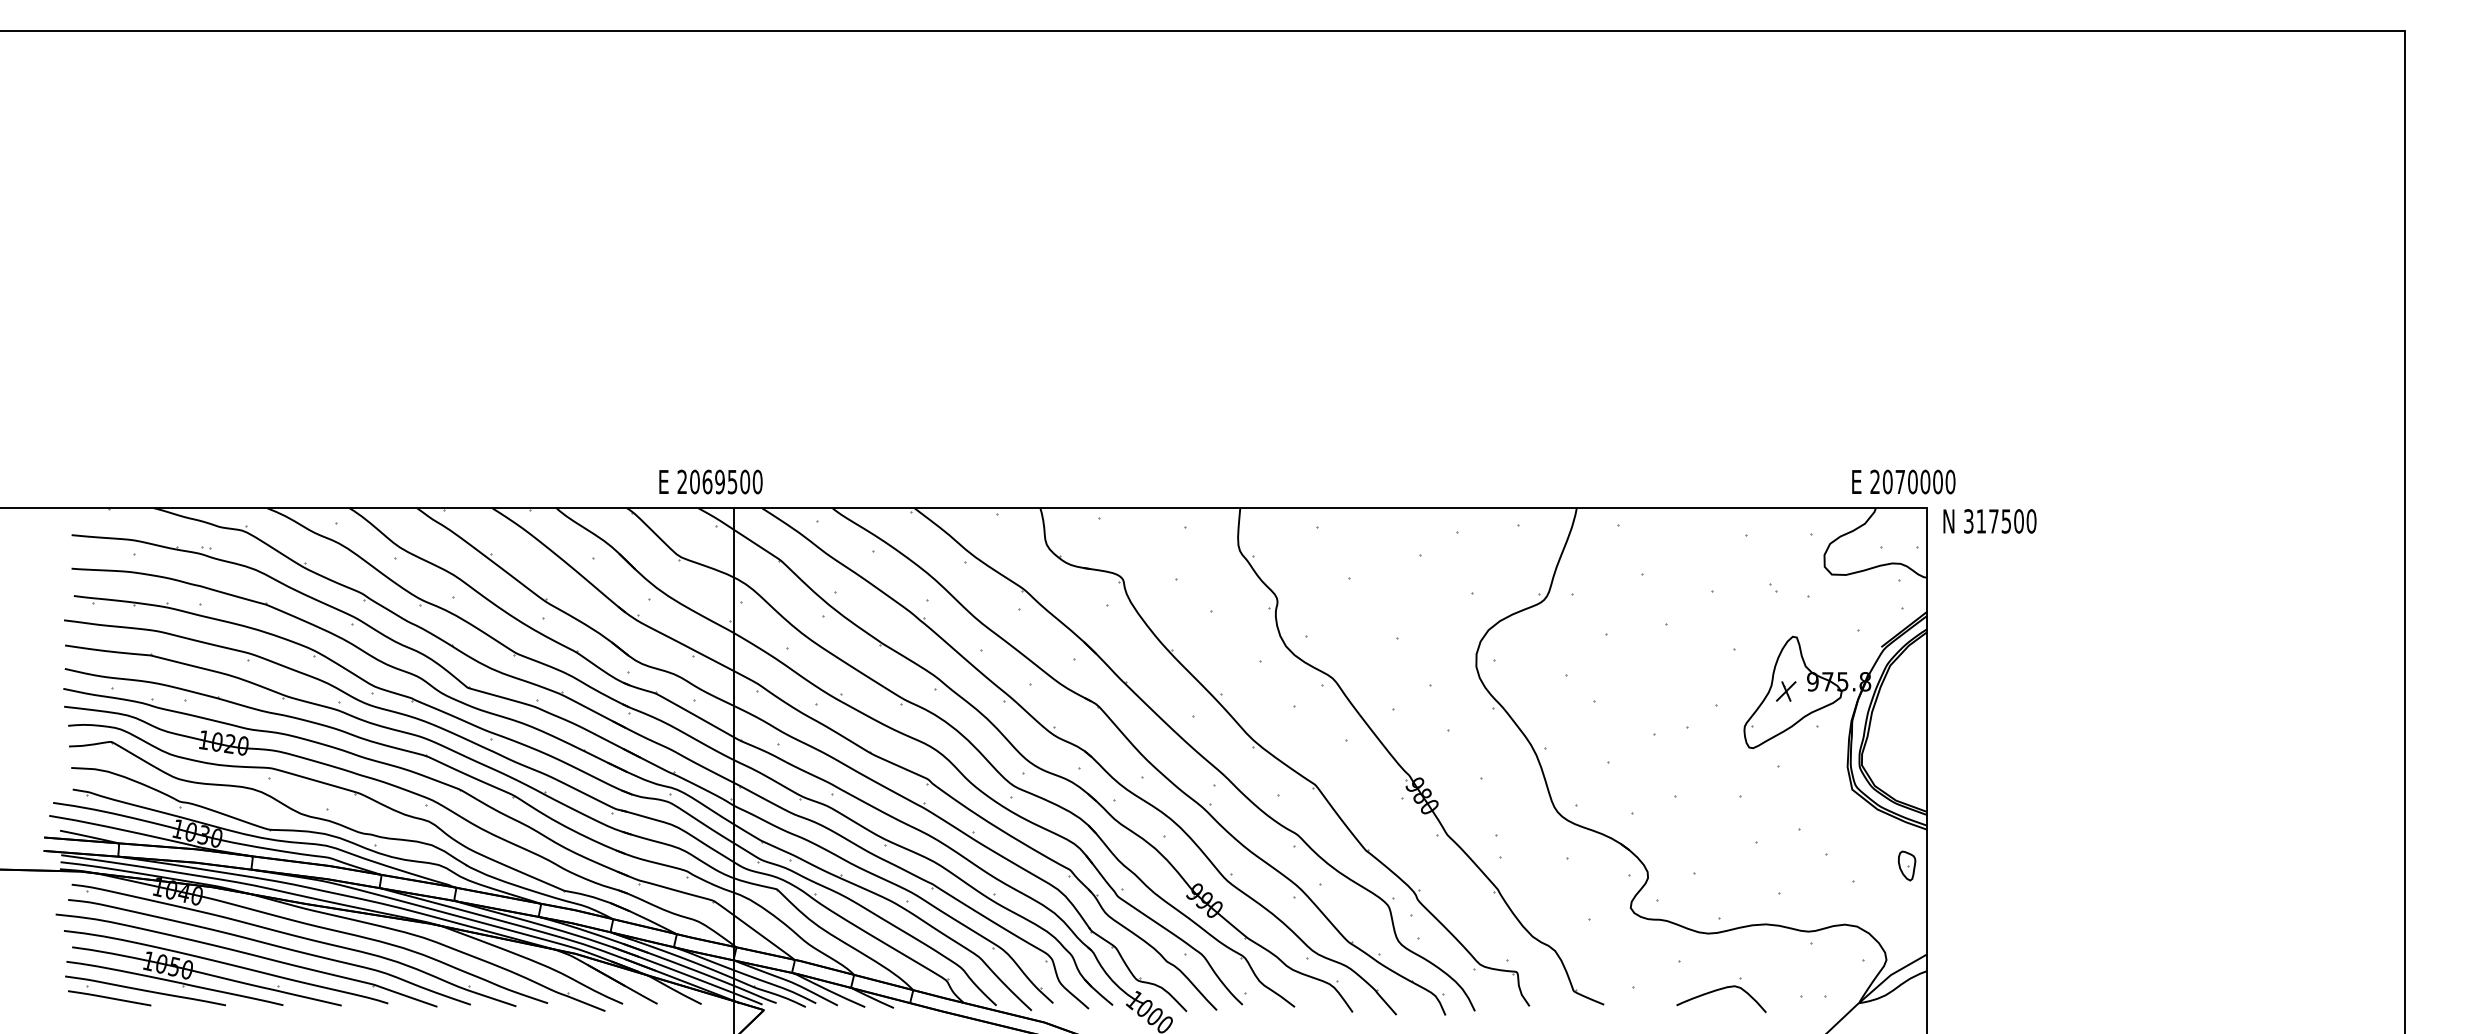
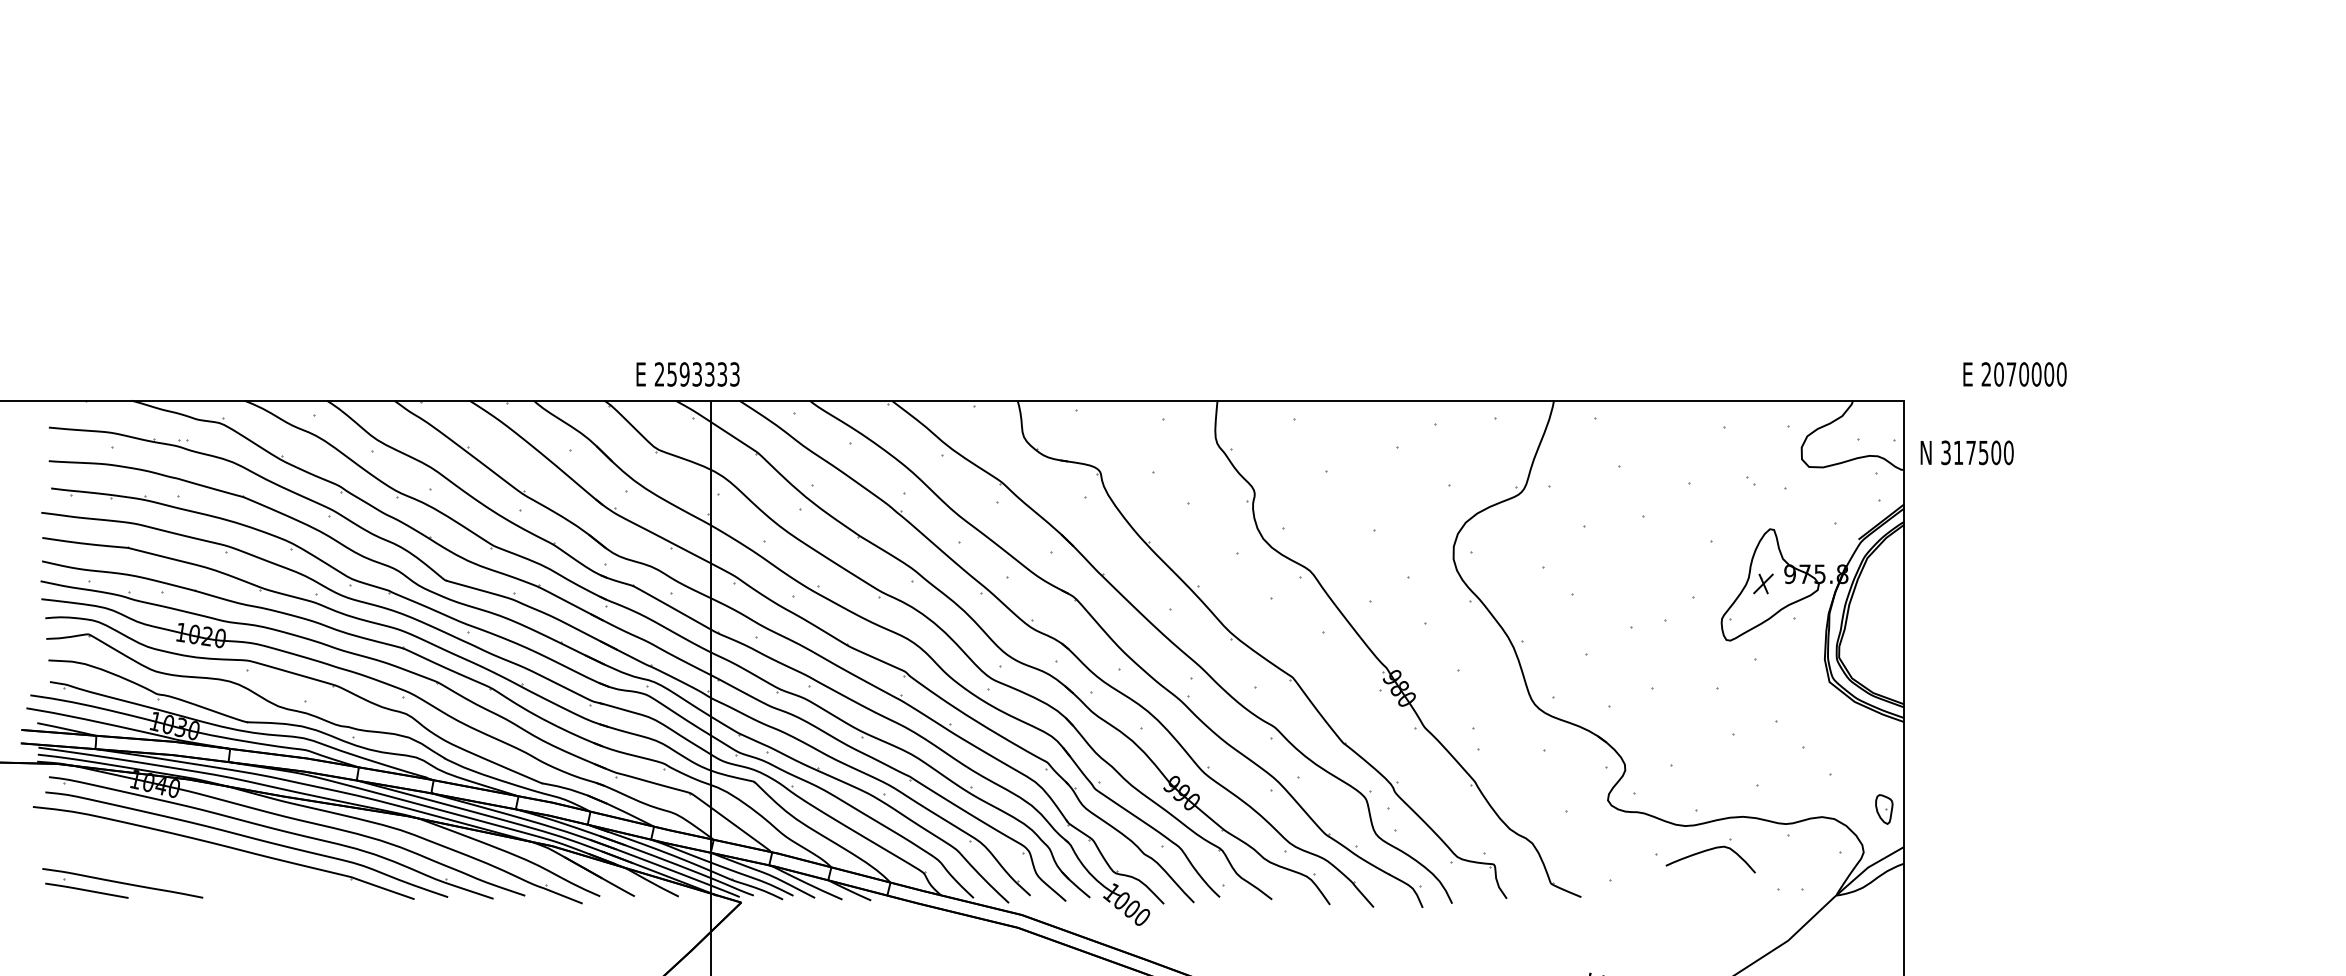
text: (726, 481) -> (703, 373), 2069500 -> 2593333
text: (1903, 481) -> (2014, 373), moved
text: (1989, 521) -> (1966, 452), moved
part: (1907, 865) -> (1884, 808), moved
part: (225, 968) -> (202, 860), removed
part: (1721, 994) -> (1710, 854), moved

